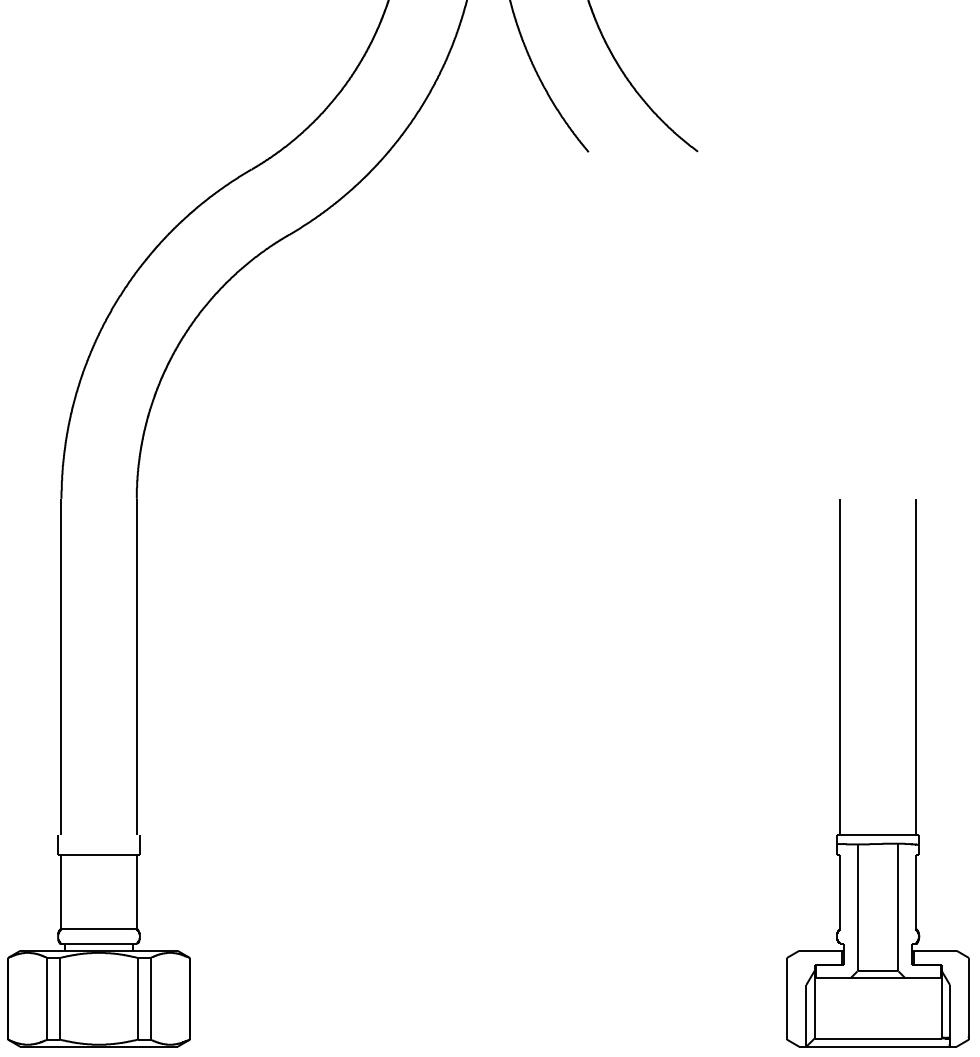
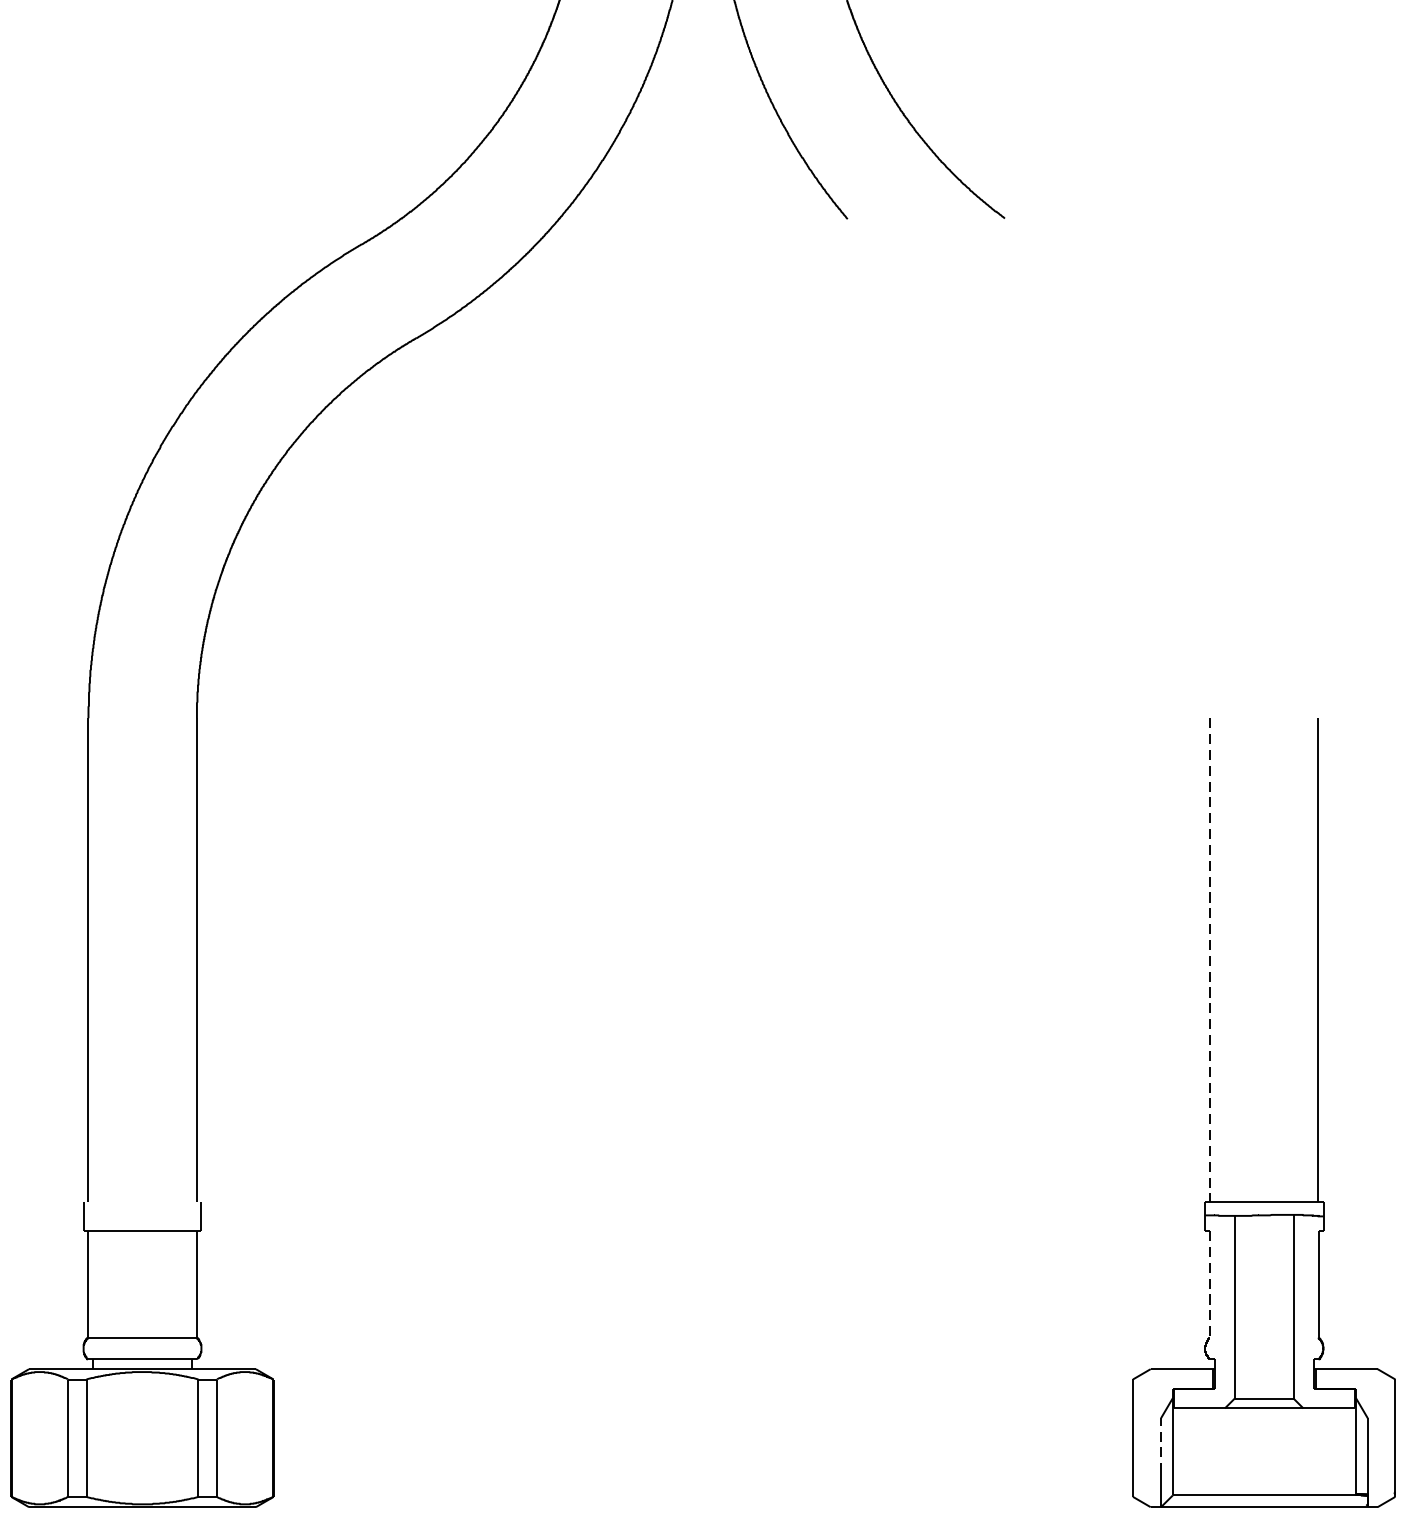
line: (840, 666) -> (1210, 959), solid -> dashed
line: (840, 892) -> (1210, 1285), solid -> dashed
line: (806, 1003) -> (1161, 1444), solid -> dashed

